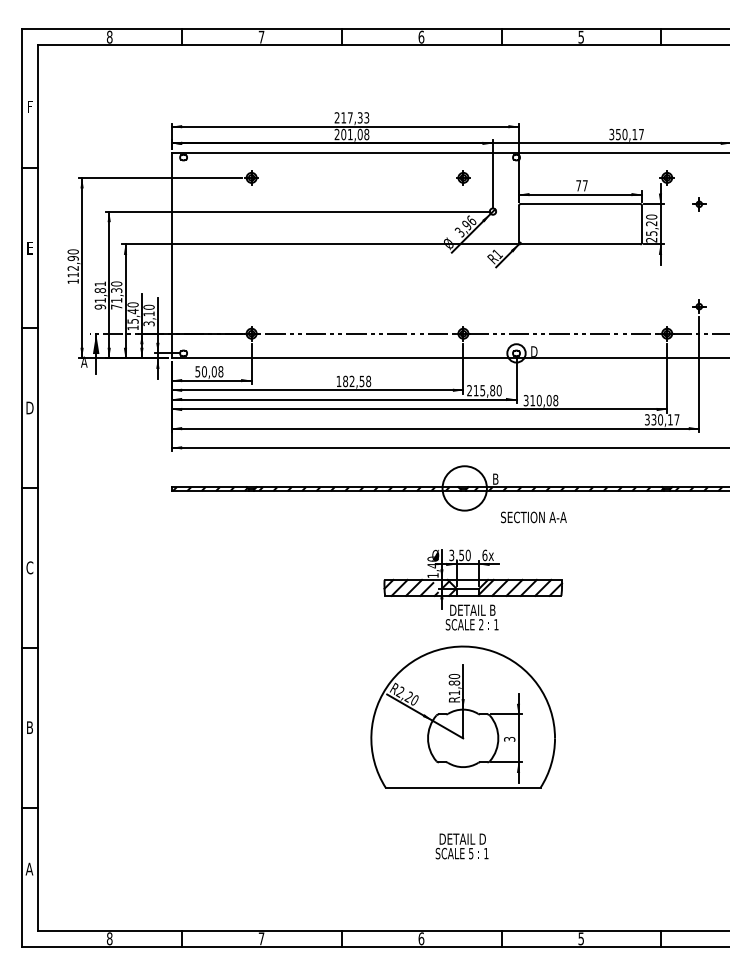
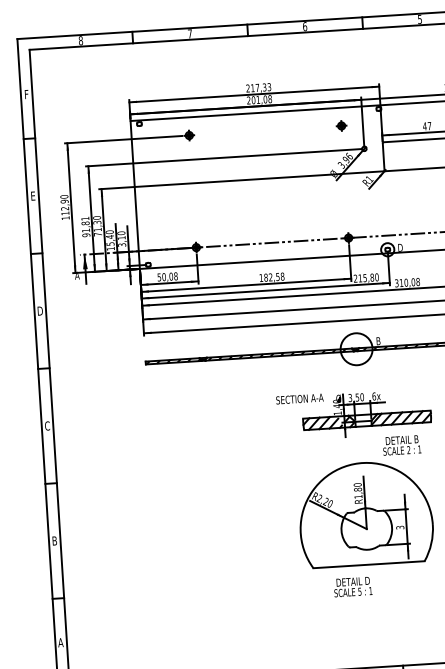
text: (578, 185) -> (424, 126), 77 -> 47
text: (533, 517) -> (299, 399), moved
text: (471, 617) -> (401, 445), moved
text: (461, 846) -> (352, 587), moved

